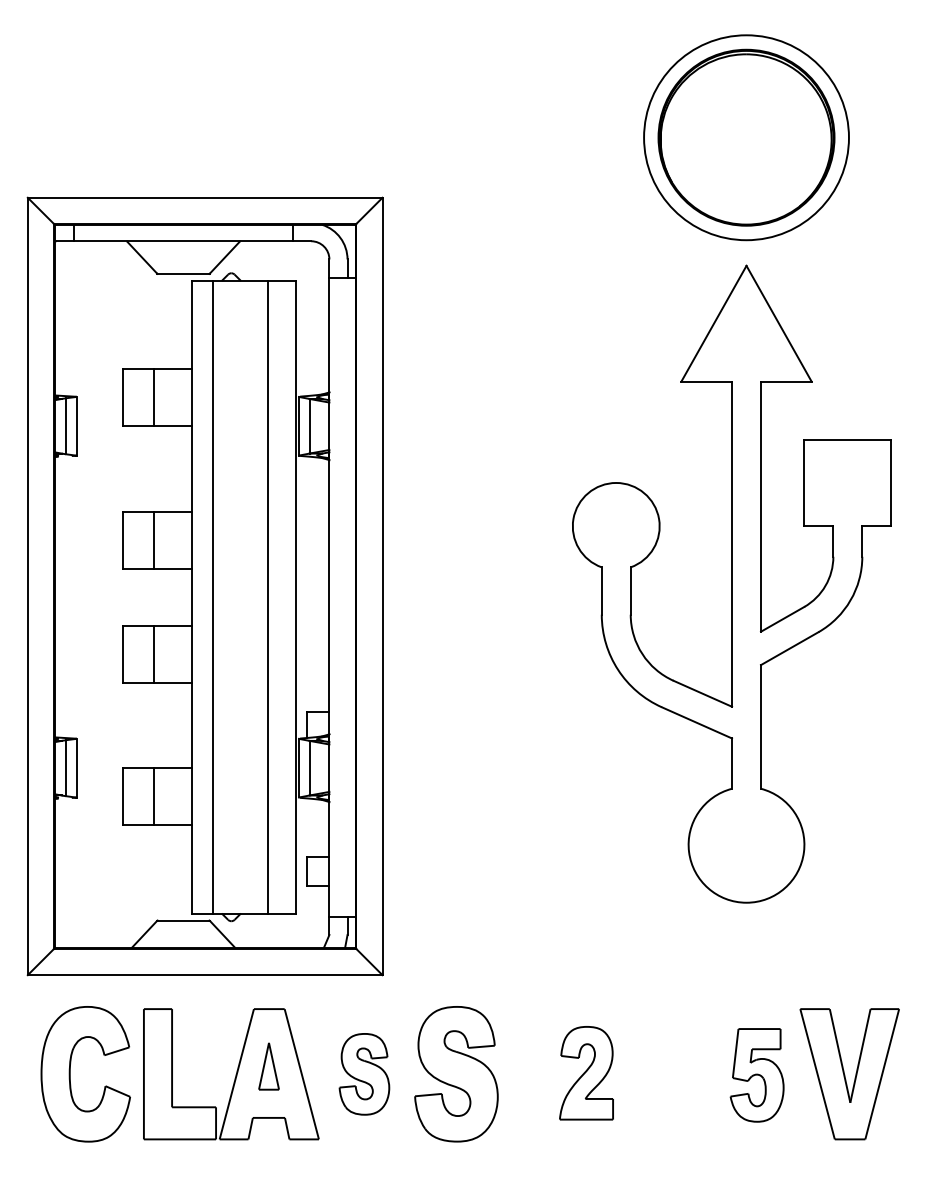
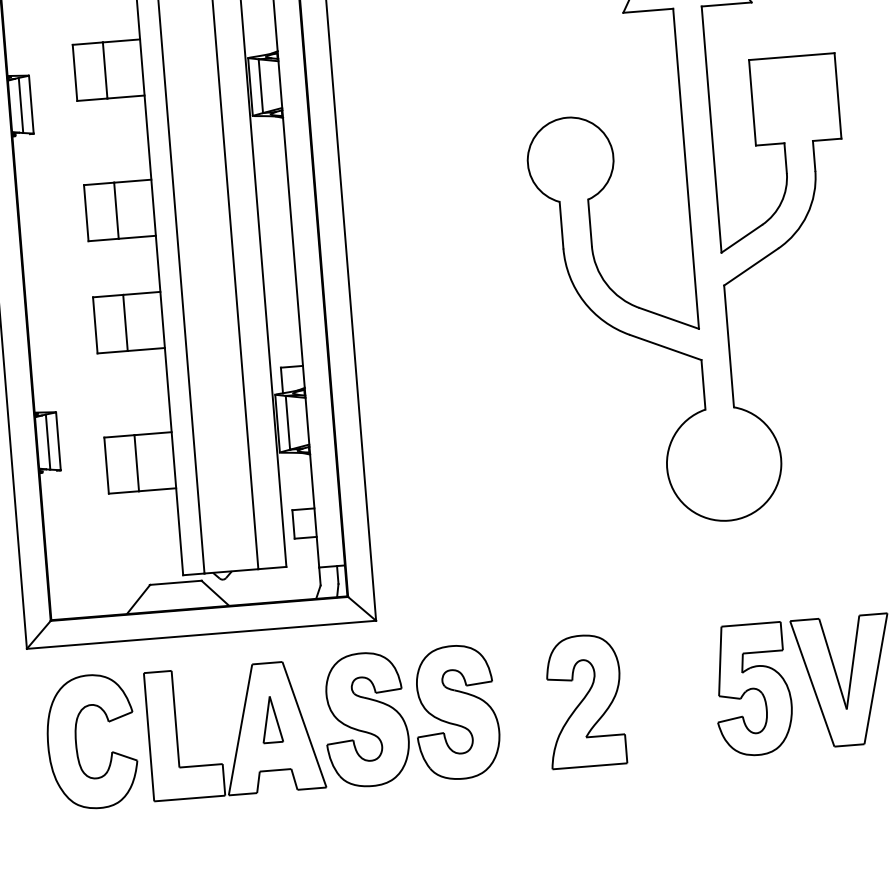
part: (586, 1073) -> (584, 701), size x1.43
part: (364, 1074) -> (366, 720), size x1.67
part: (756, 1075) -> (752, 689), size x1.43

